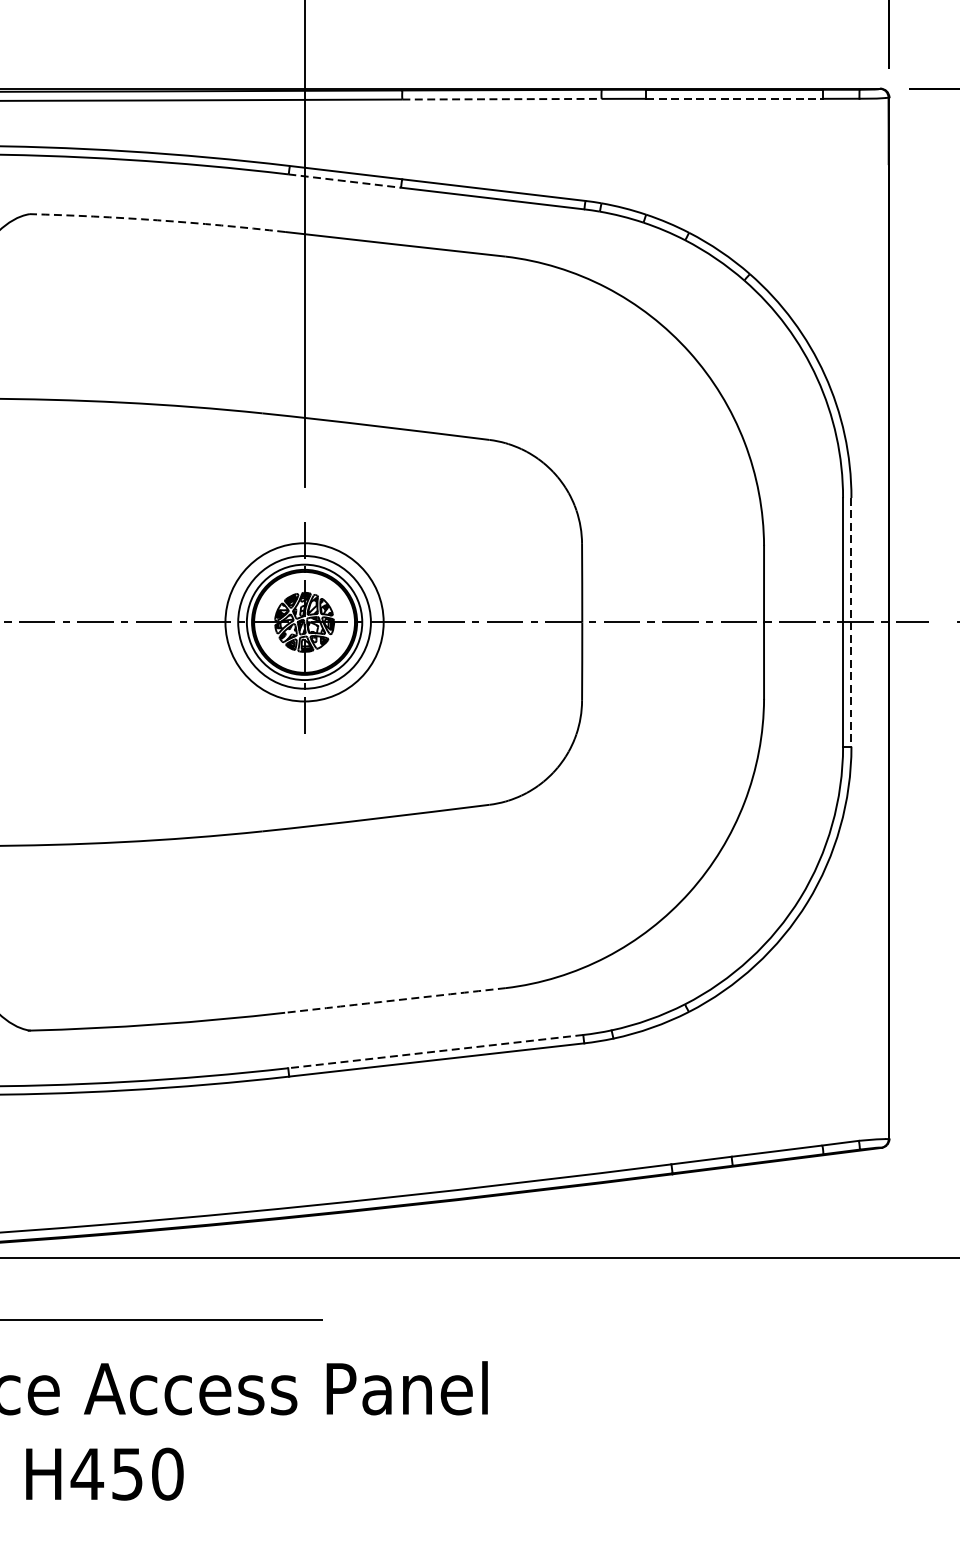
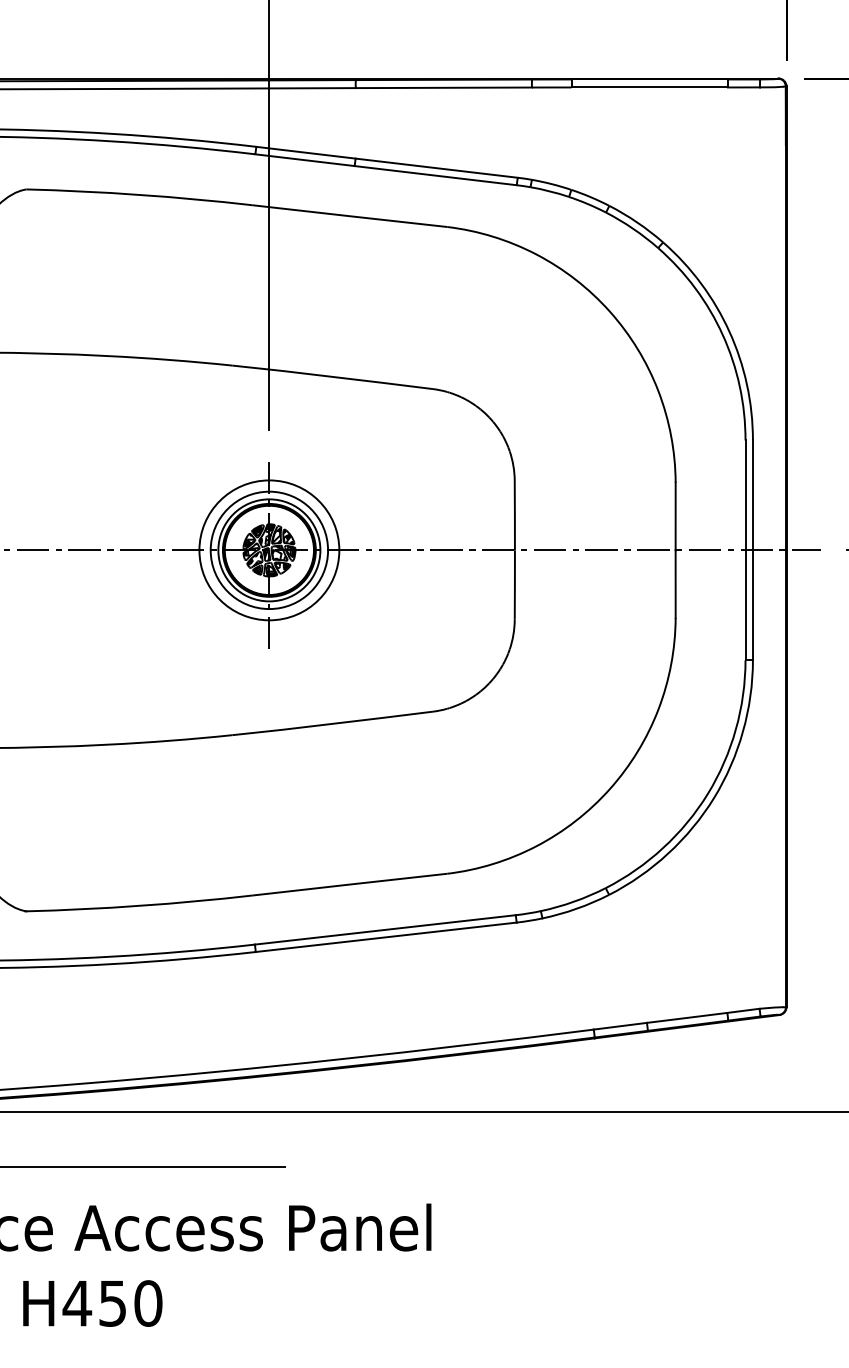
line: (502, 98) -> (444, 87), dashed -> solid
line: (735, 98) -> (650, 87), dashed -> solid
line: (345, 181) -> (305, 160), dashed -> solid
arc: (157, 219) -> (139, 194), dashed -> solid
line: (850, 622) -> (752, 550), dashed -> solid
arc: (395, 1000) -> (349, 884), dashed -> solid
line: (434, 1051) -> (384, 929), dashed -> solid

